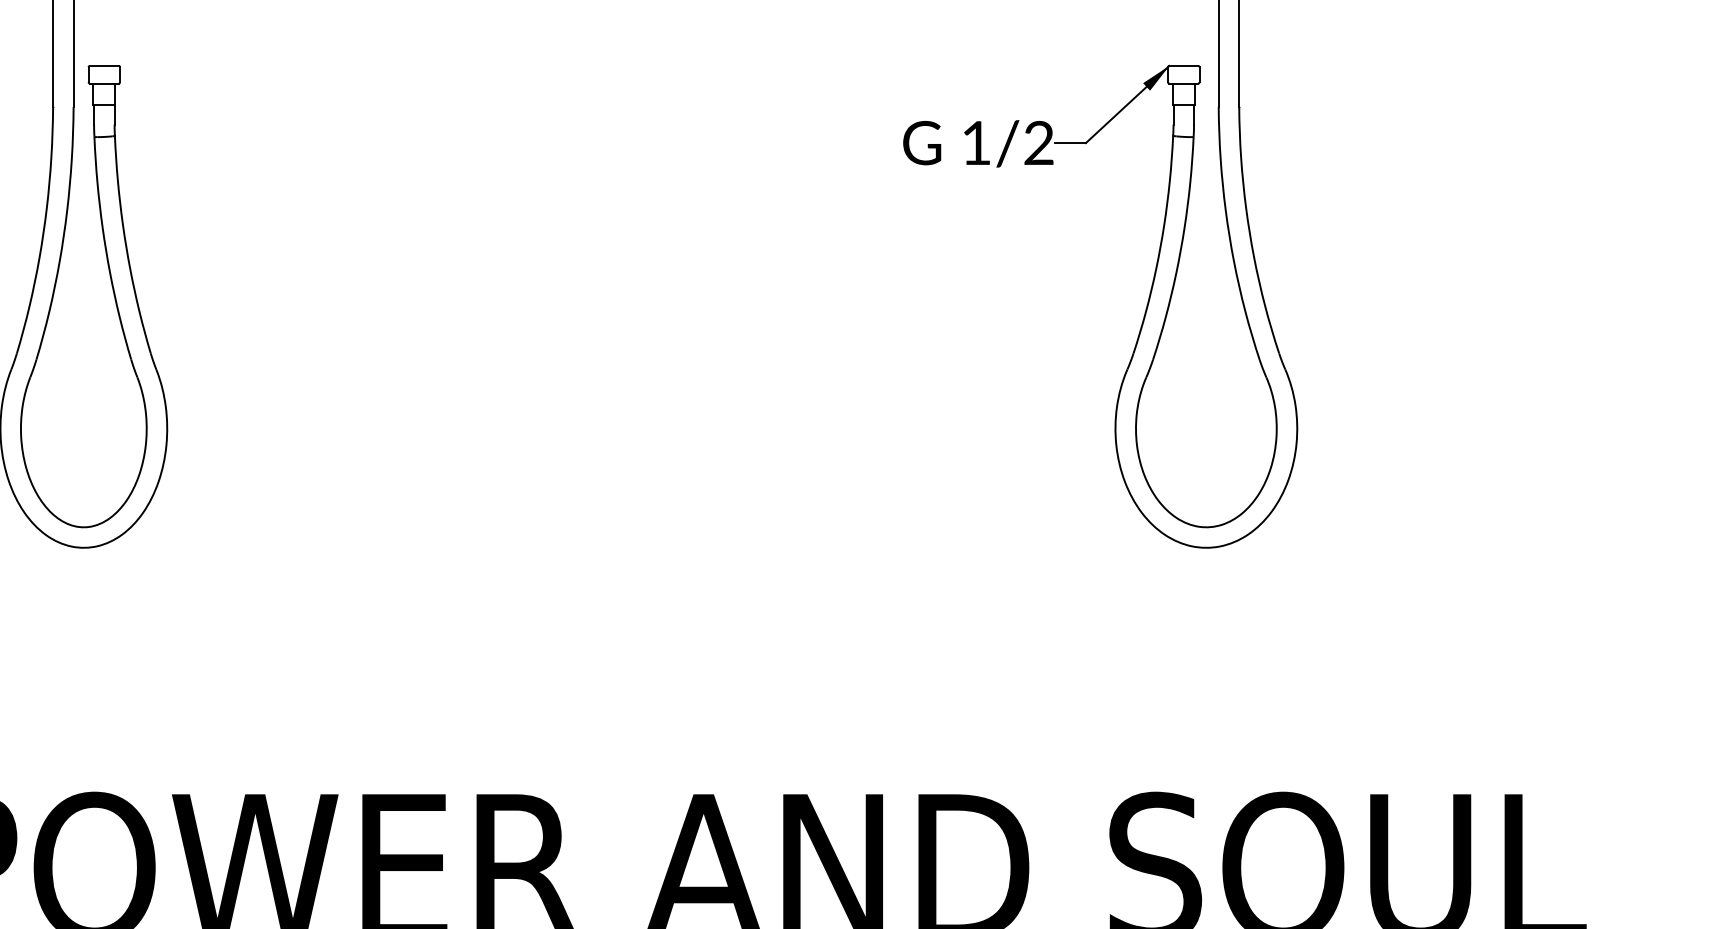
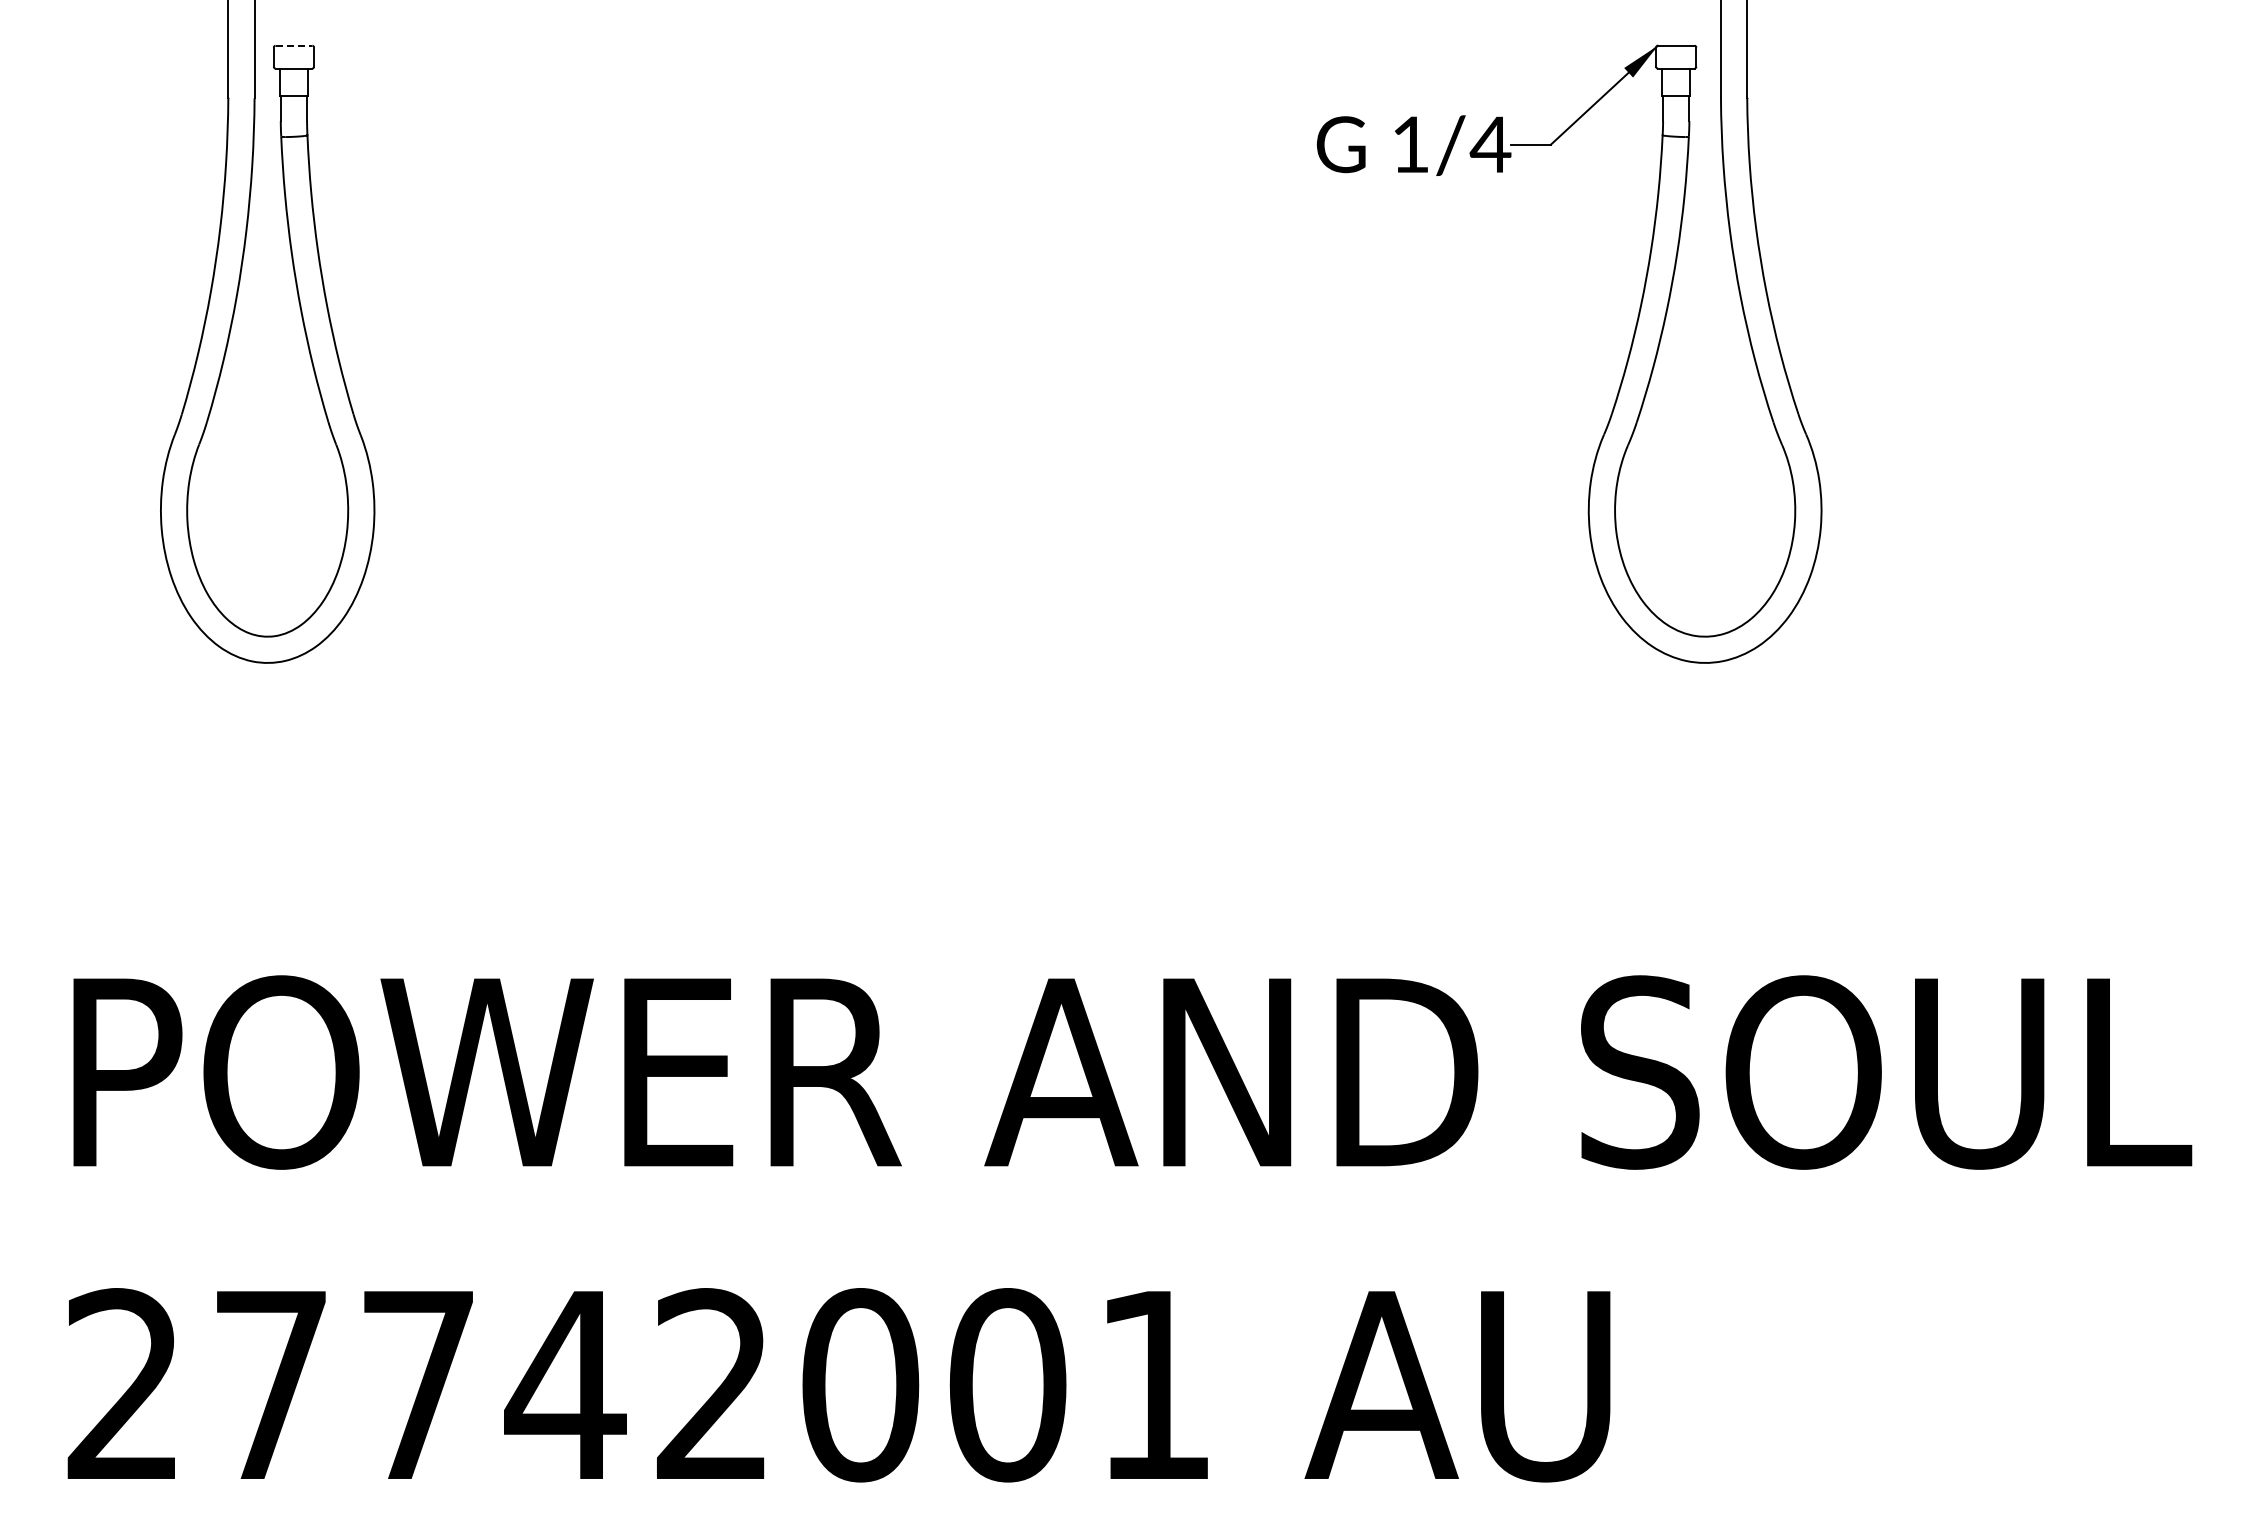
line: (104, 65) -> (294, 45), solid -> dashed
text: (1038, 142) -> (1490, 144), 1/2 -> 1/4

